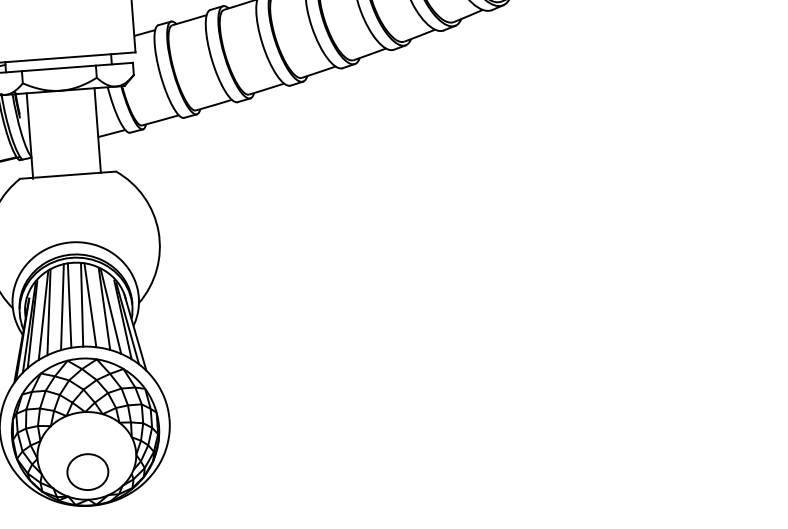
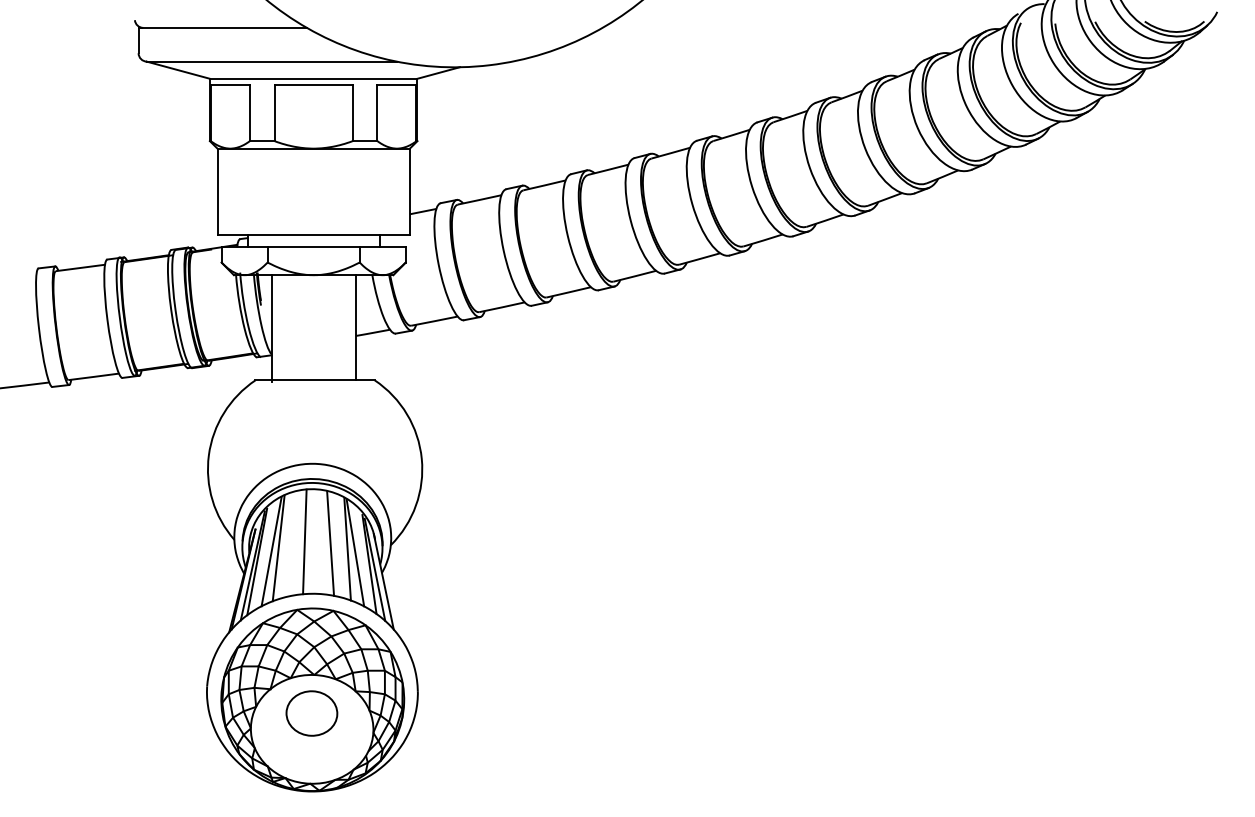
line: (81, 304) -> (319, 541), removed
line: (62, 307) -> (295, 543), removed
part: (87, 472) -> (311, 713), moved

